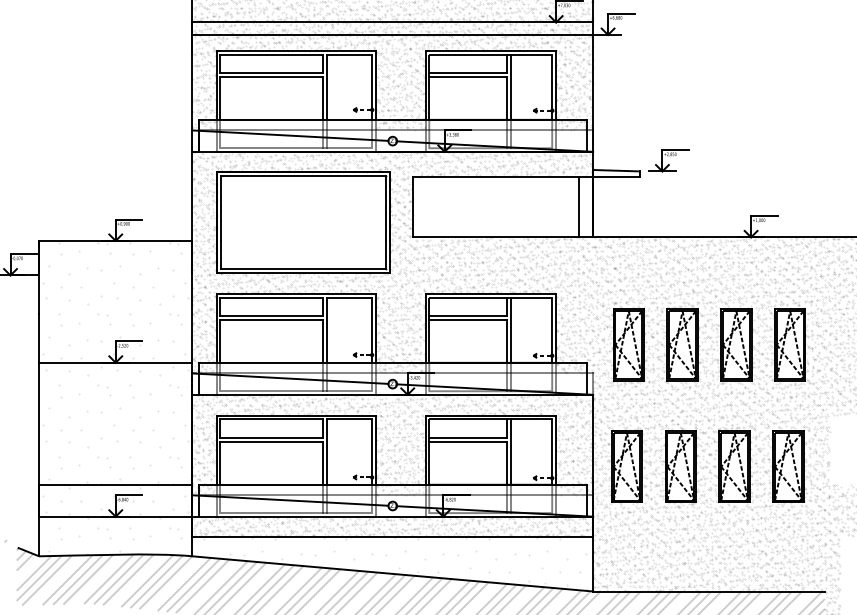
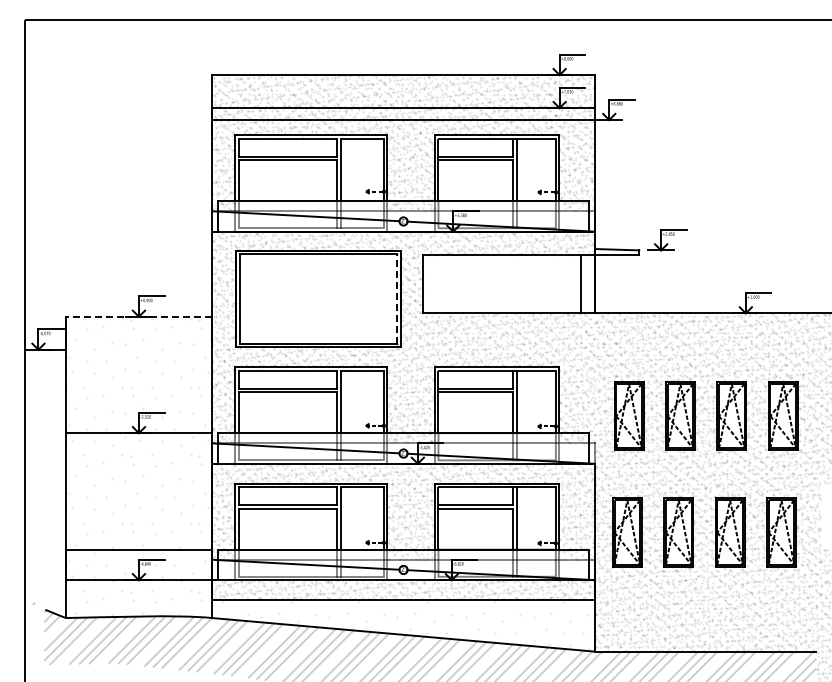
line: (385, 222) -> (396, 299), solid -> dashed
line: (115, 240) -> (138, 316), solid -> dashed

